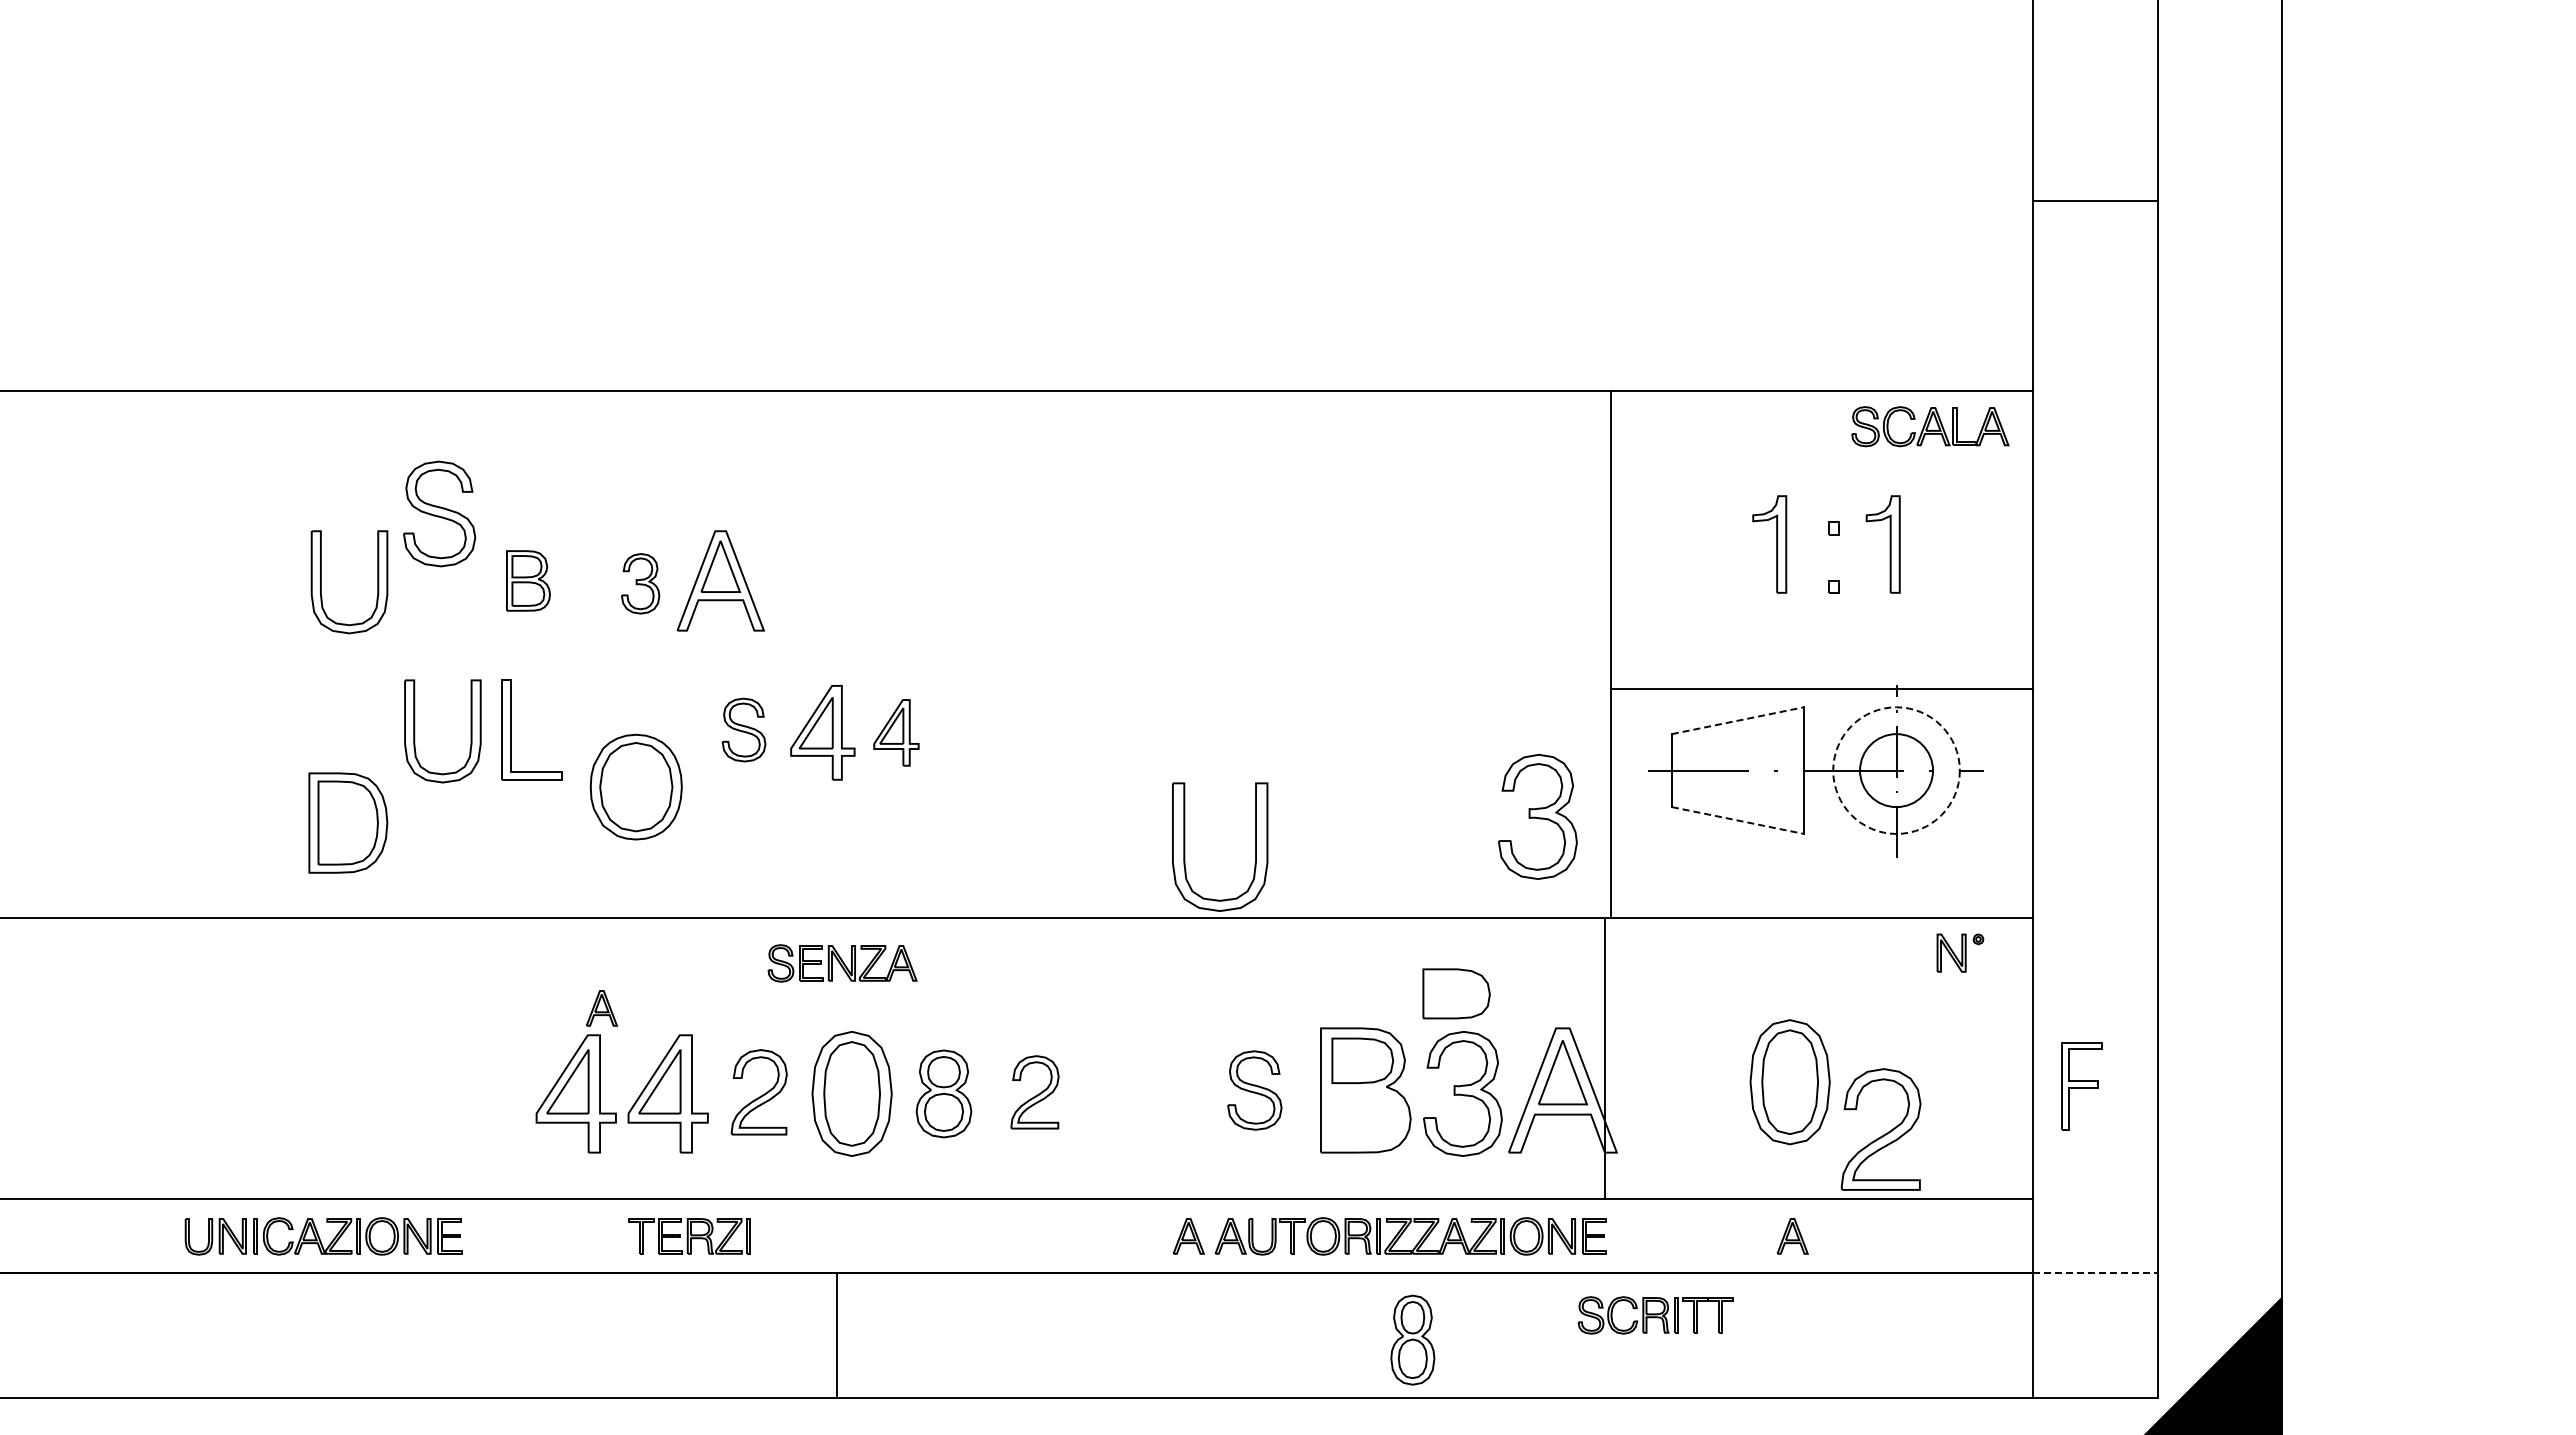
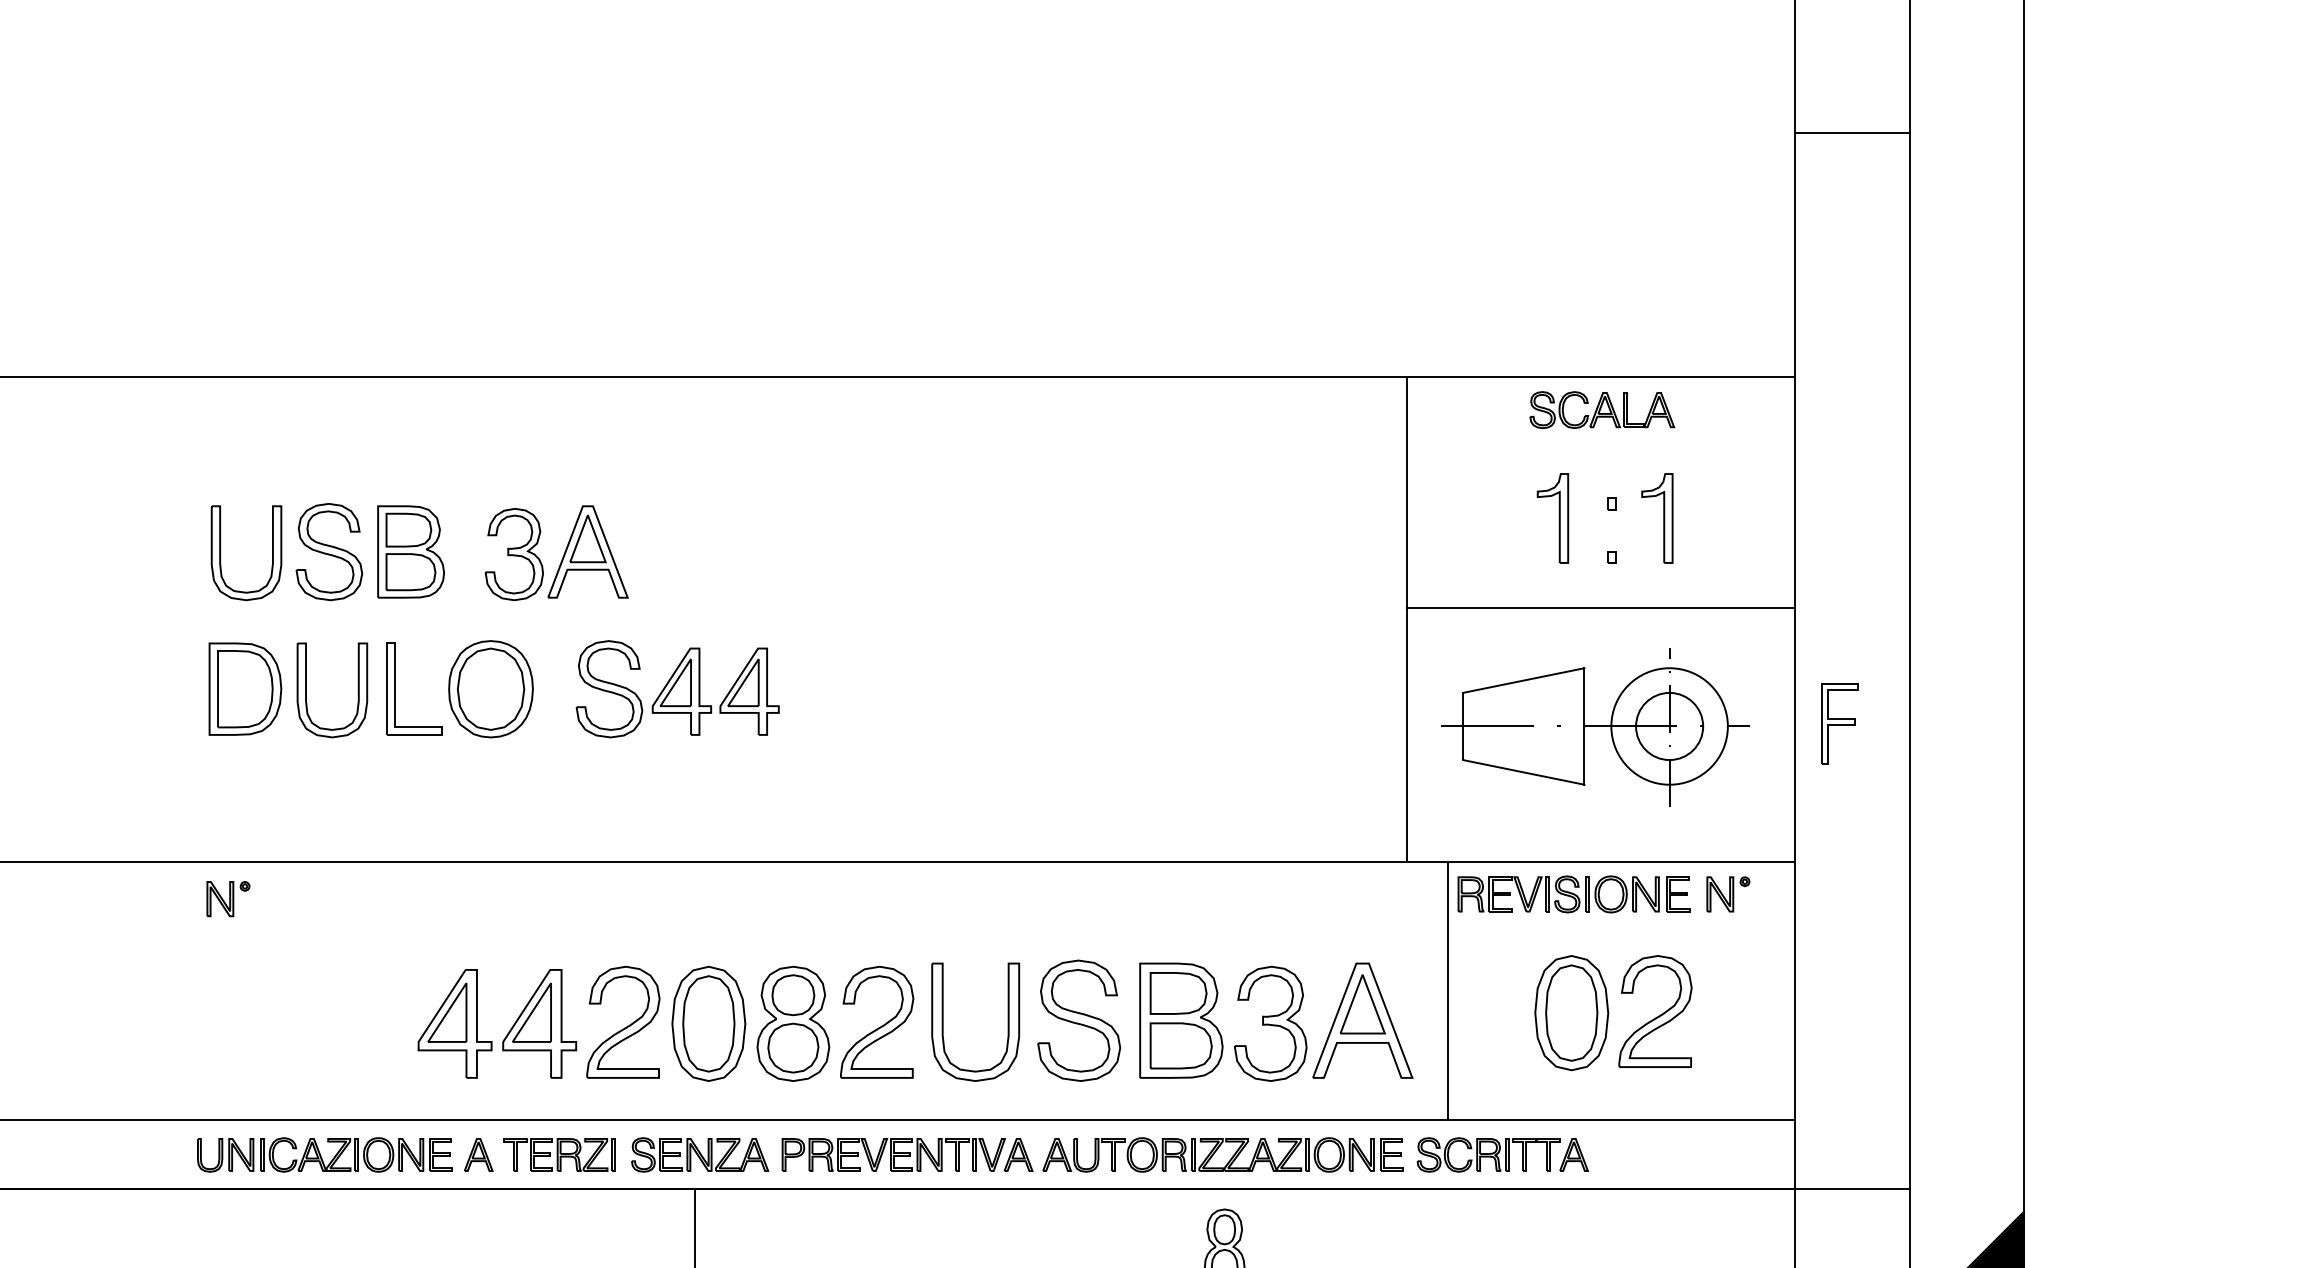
line: (2095, 200) -> (1852, 133), moved
part: (1930, 426) -> (1602, 409), moved
part: (439, 513) -> (329, 551), moved
part: (528, 580) -> (411, 551), size x1.67
part: (640, 583) -> (514, 554), size x1.67
line: (1821, 689) -> (1600, 608), moved
line: (1738, 720) -> (1524, 680), dashed -> solid
part: (743, 729) -> (608, 688), size x1.67
part: (896, 732) -> (749, 691), size x1.43
circle: (1896, 770) -> (1669, 726), dashed -> solid
part: (635, 786) -> (490, 688), moved
part: (1537, 816) -> (1339, 768), removed
line: (1738, 820) -> (1524, 772), dashed -> solid
part: (348, 822) -> (245, 688), moved
part: (1185, 846) -> (943, 1021), moved
part: (1792, 952) -> (1573, 893), added
part: (329, 957) -> (228, 898), added
part: (842, 963) -> (700, 1155), moved
part: (1456, 993) -> (1181, 1045), moved
part: (602, 1008) -> (479, 1155), moved
line: (1604, 1057) -> (1447, 990), moved
part: (2081, 1086) -> (1839, 724), moved
part: (1254, 1090) -> (1079, 1020), size x1.67
part: (759, 1092) -> (623, 1022), size x1.43
part: (1034, 1092) -> (876, 1022), size x1.67
part: (943, 1093) -> (792, 1023), size x1.43
part: (1880, 1129) -> (1654, 1011), moved
part: (323, 1236) -> (324, 1155), moved
part: (1052, 1236) -> (893, 1155), added
line: (2095, 1273) -> (1852, 1189), dashed -> solid
part: (1655, 1315) -> (1488, 1155), moved

